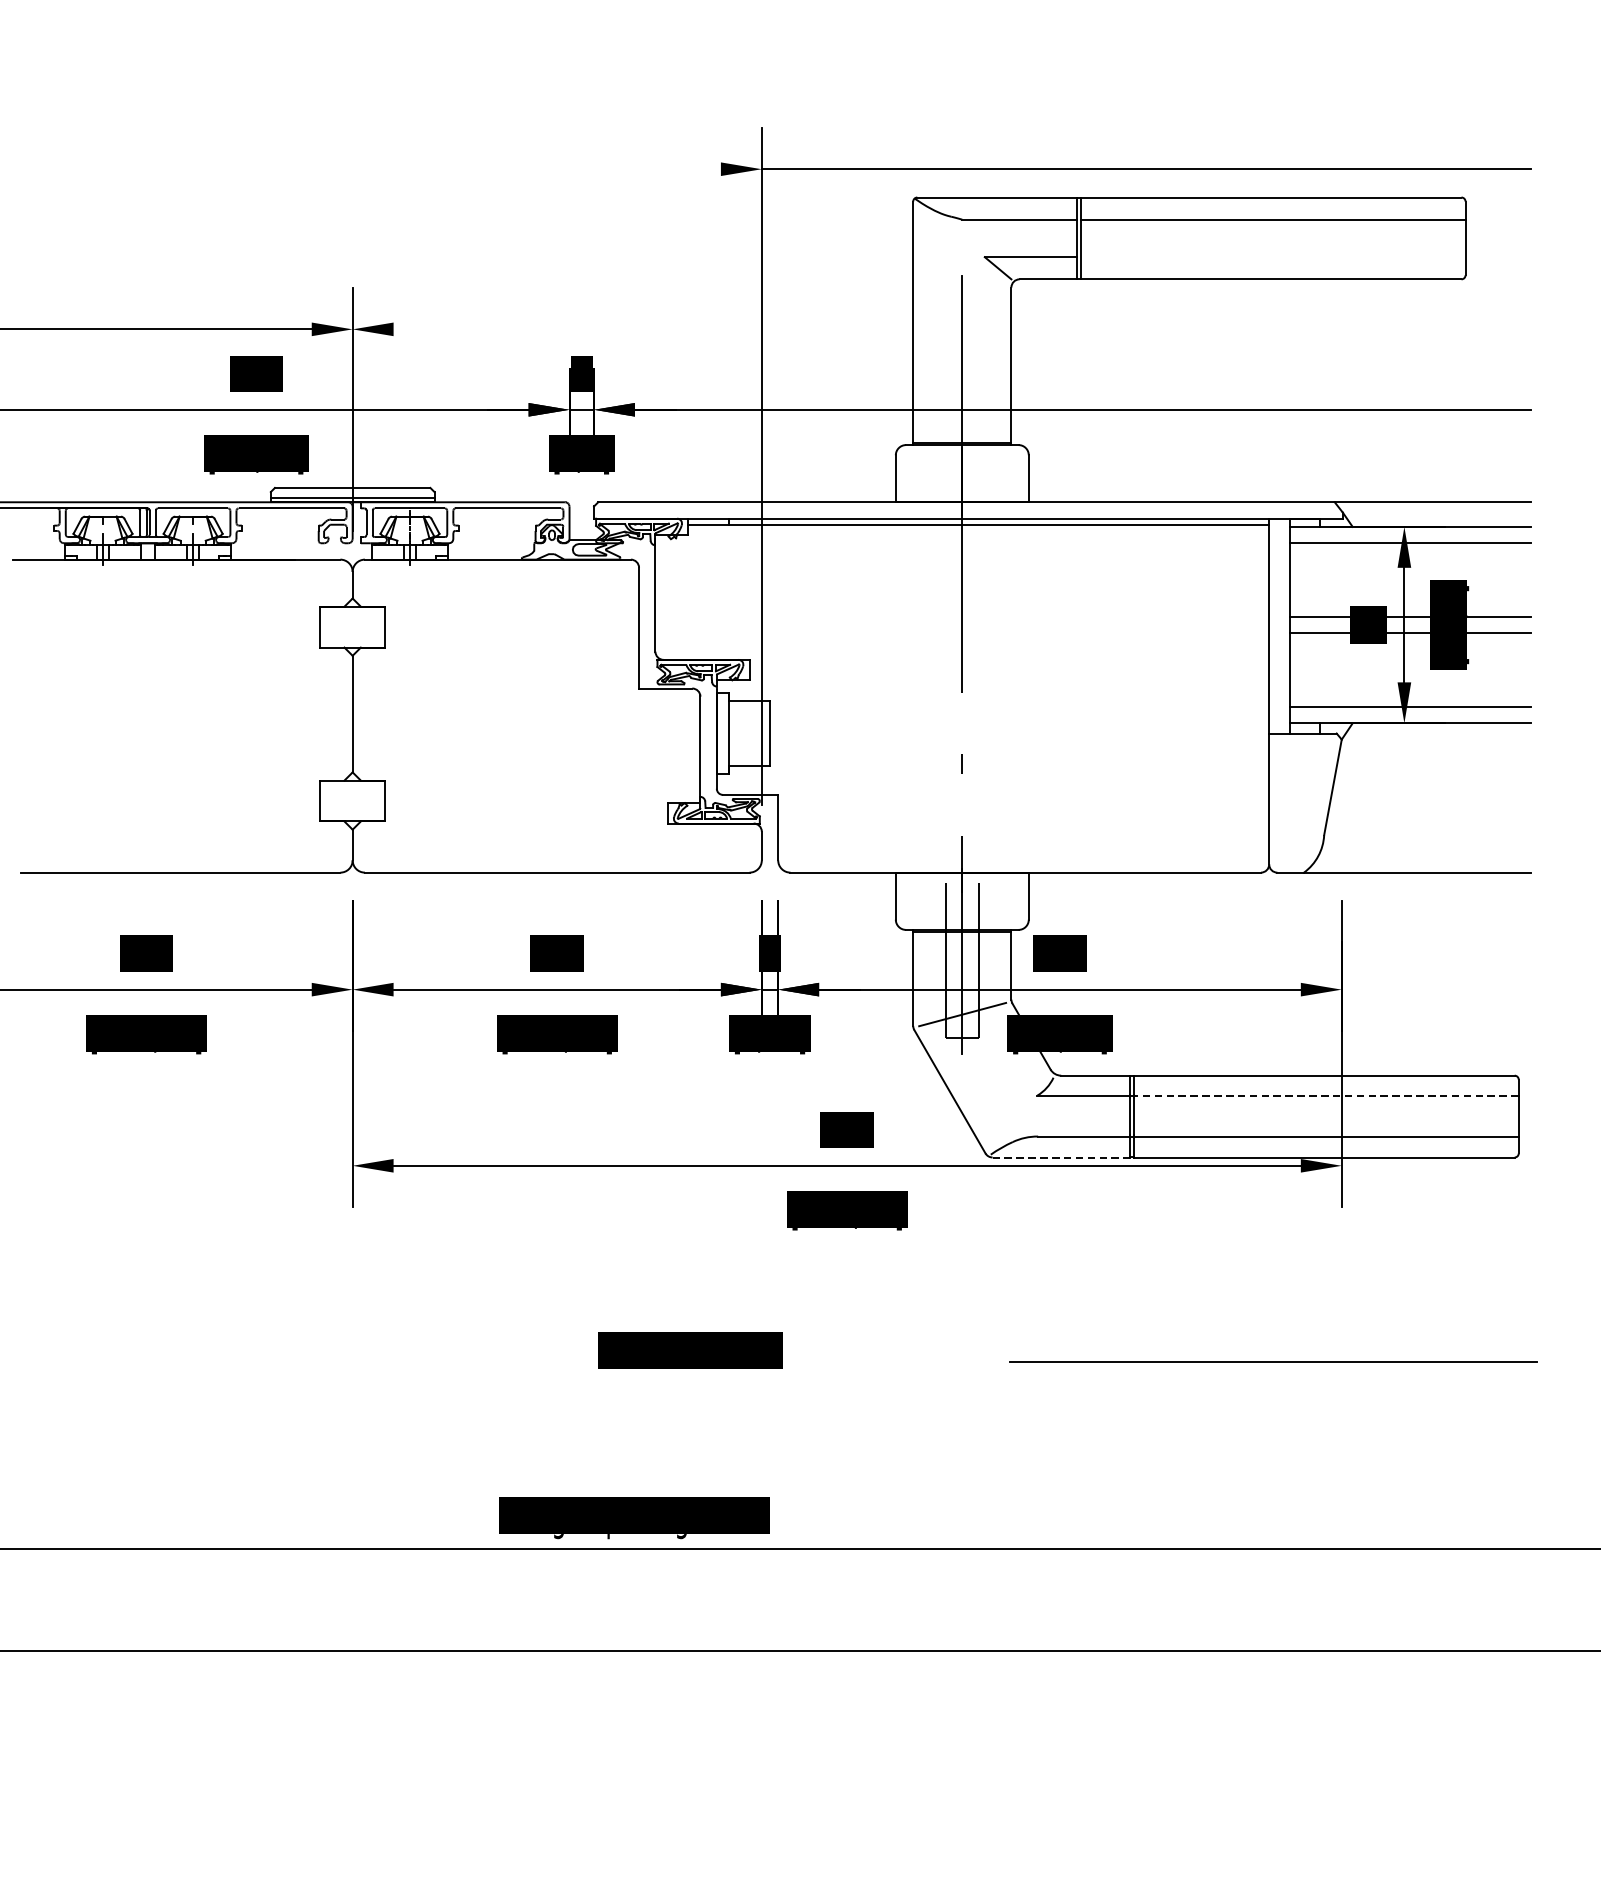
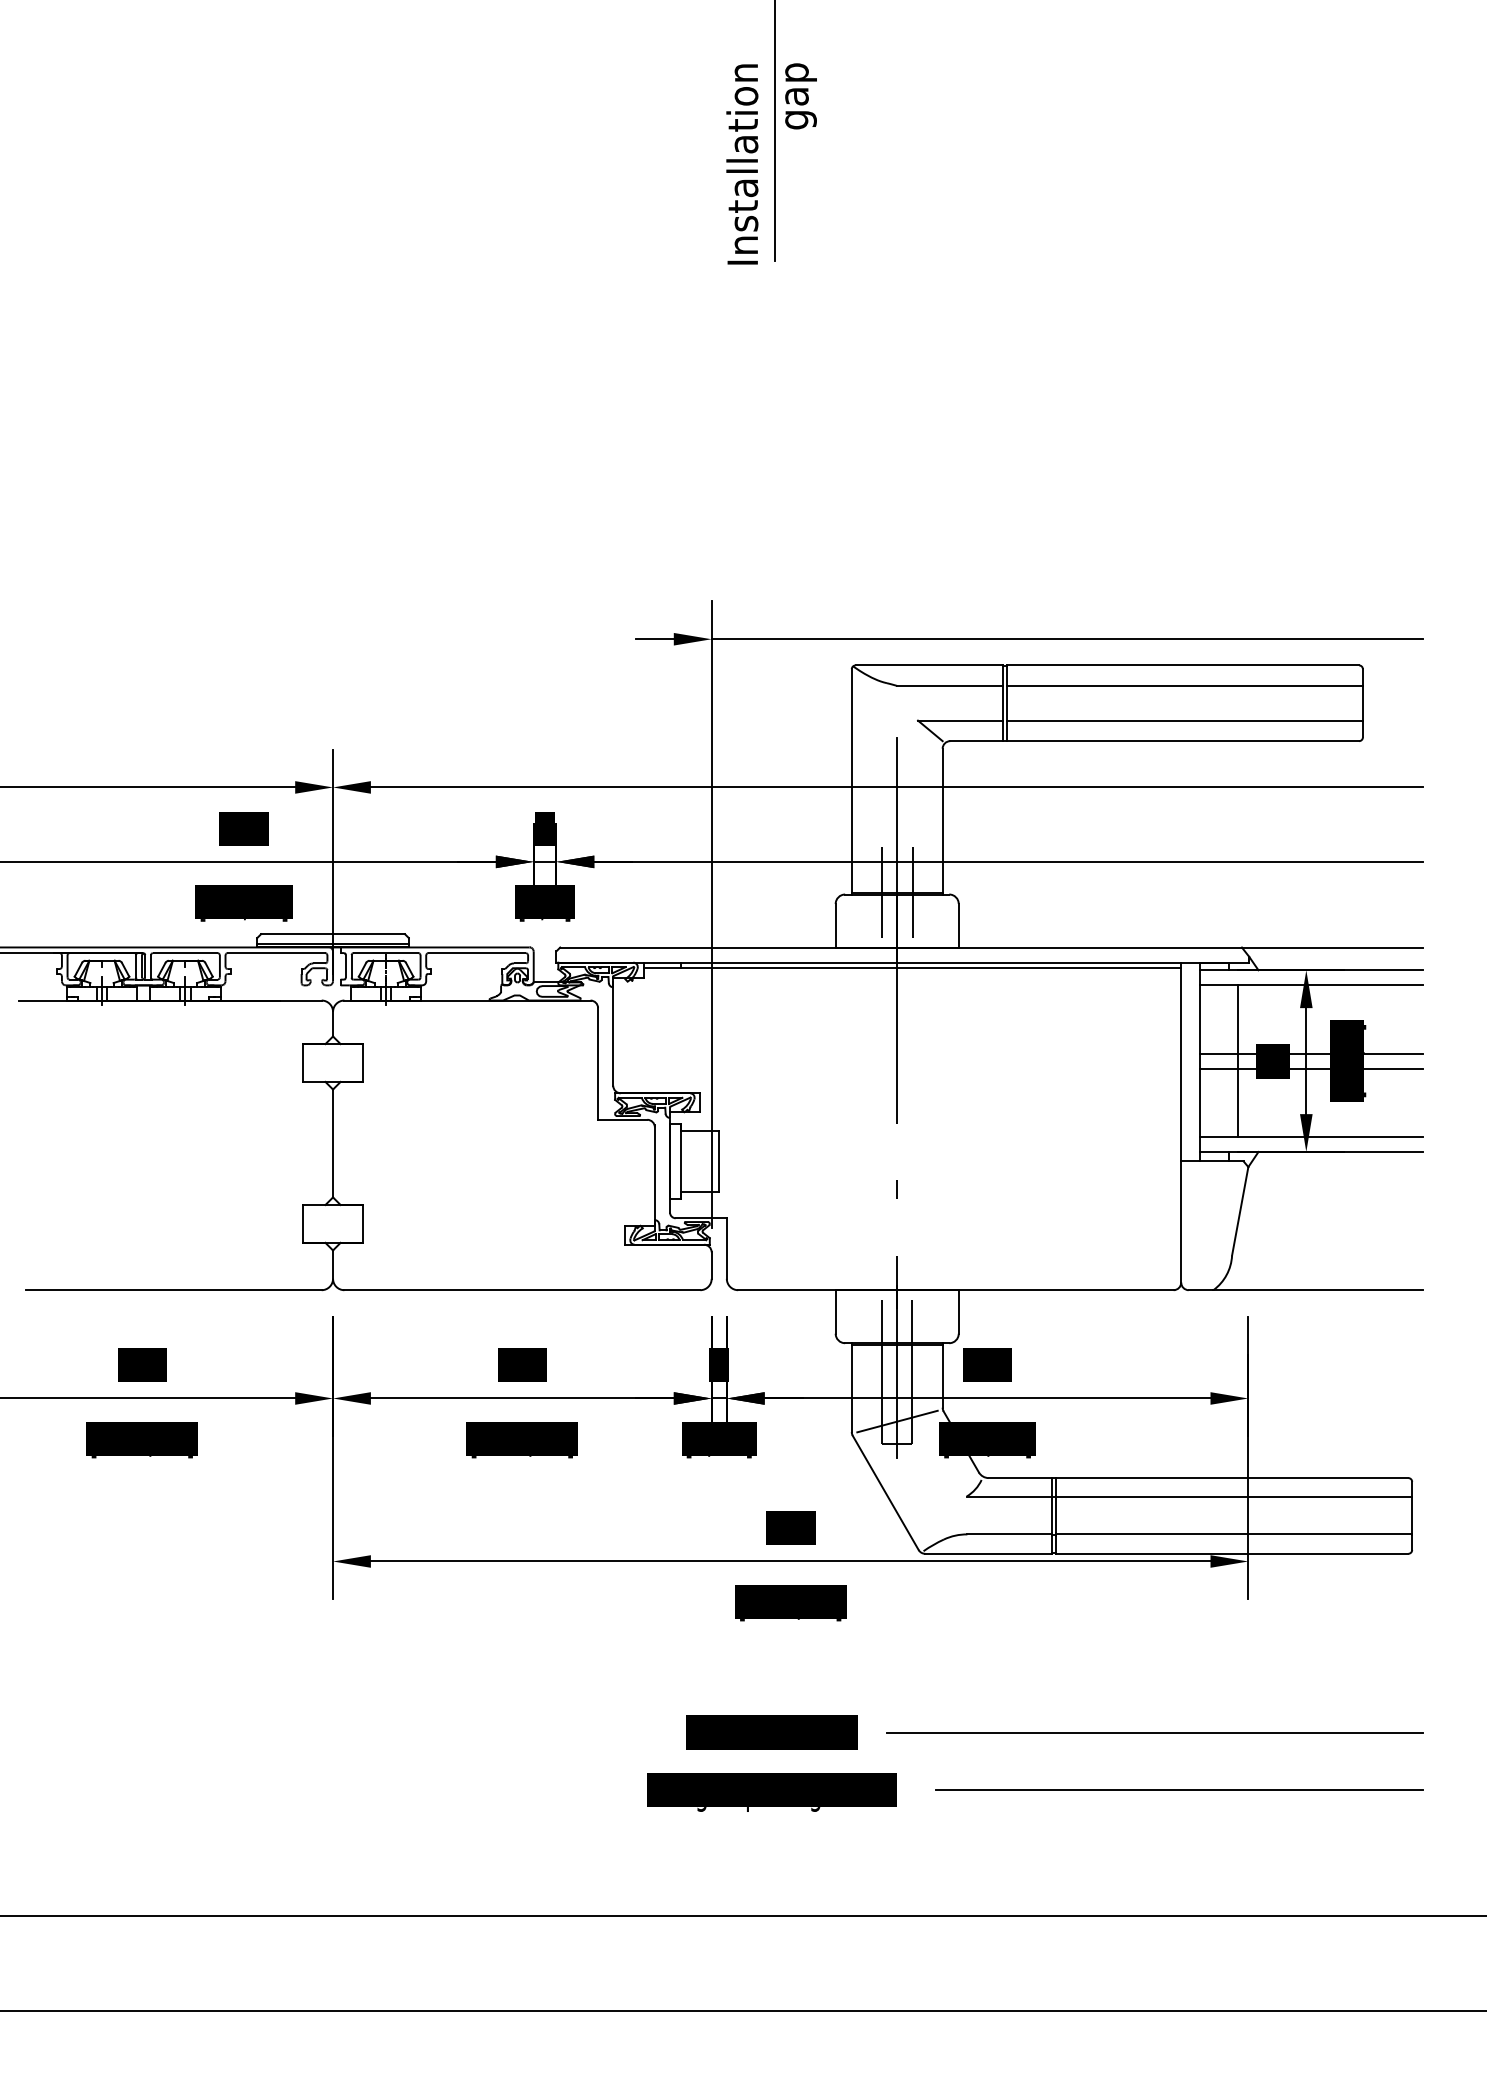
line: (700, 169) -> (654, 639), added
line: (1272, 257) -> (1184, 720), added
line: (961, 329) -> (896, 787), added
line: (945, 442) -> (881, 892), added
line: (978, 442) -> (912, 892), added
line: (1330, 624) -> (1237, 1060), added
line: (1326, 1095) -> (1234, 1496), dashed -> solid
line: (1060, 1157) -> (988, 1553), dashed -> solid
text: (690, 1350) -> (771, 1732), moved
line: (1240, 1350) -> (1154, 1732), added
line: (1273, 1361) -> (1179, 1789), moved
text: (634, 1518) -> (771, 1792), moved

